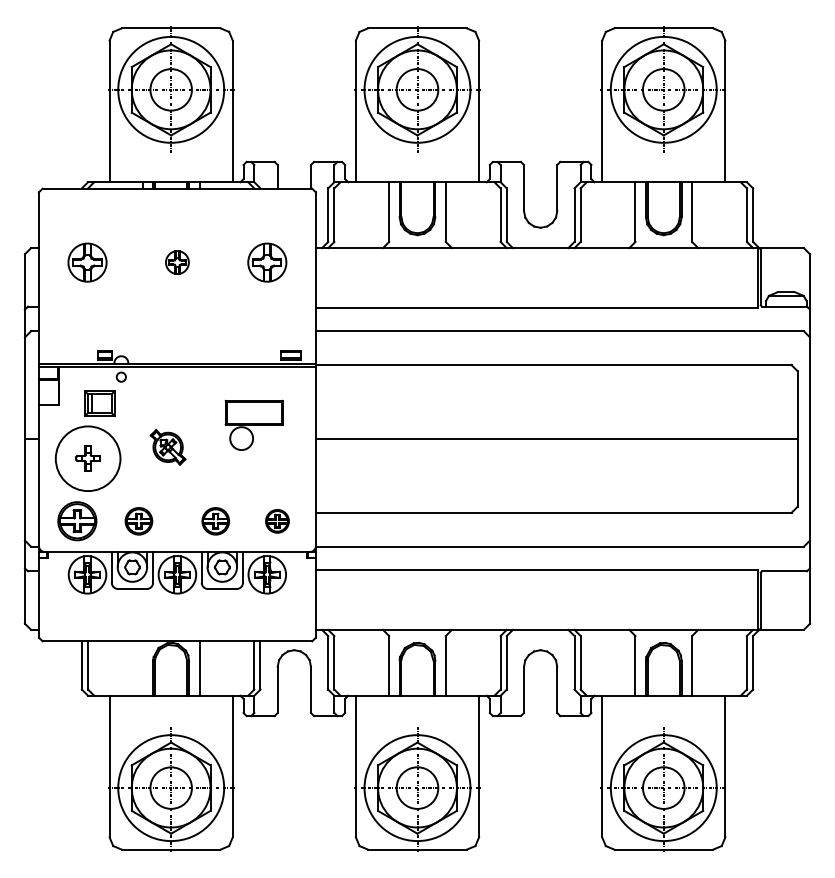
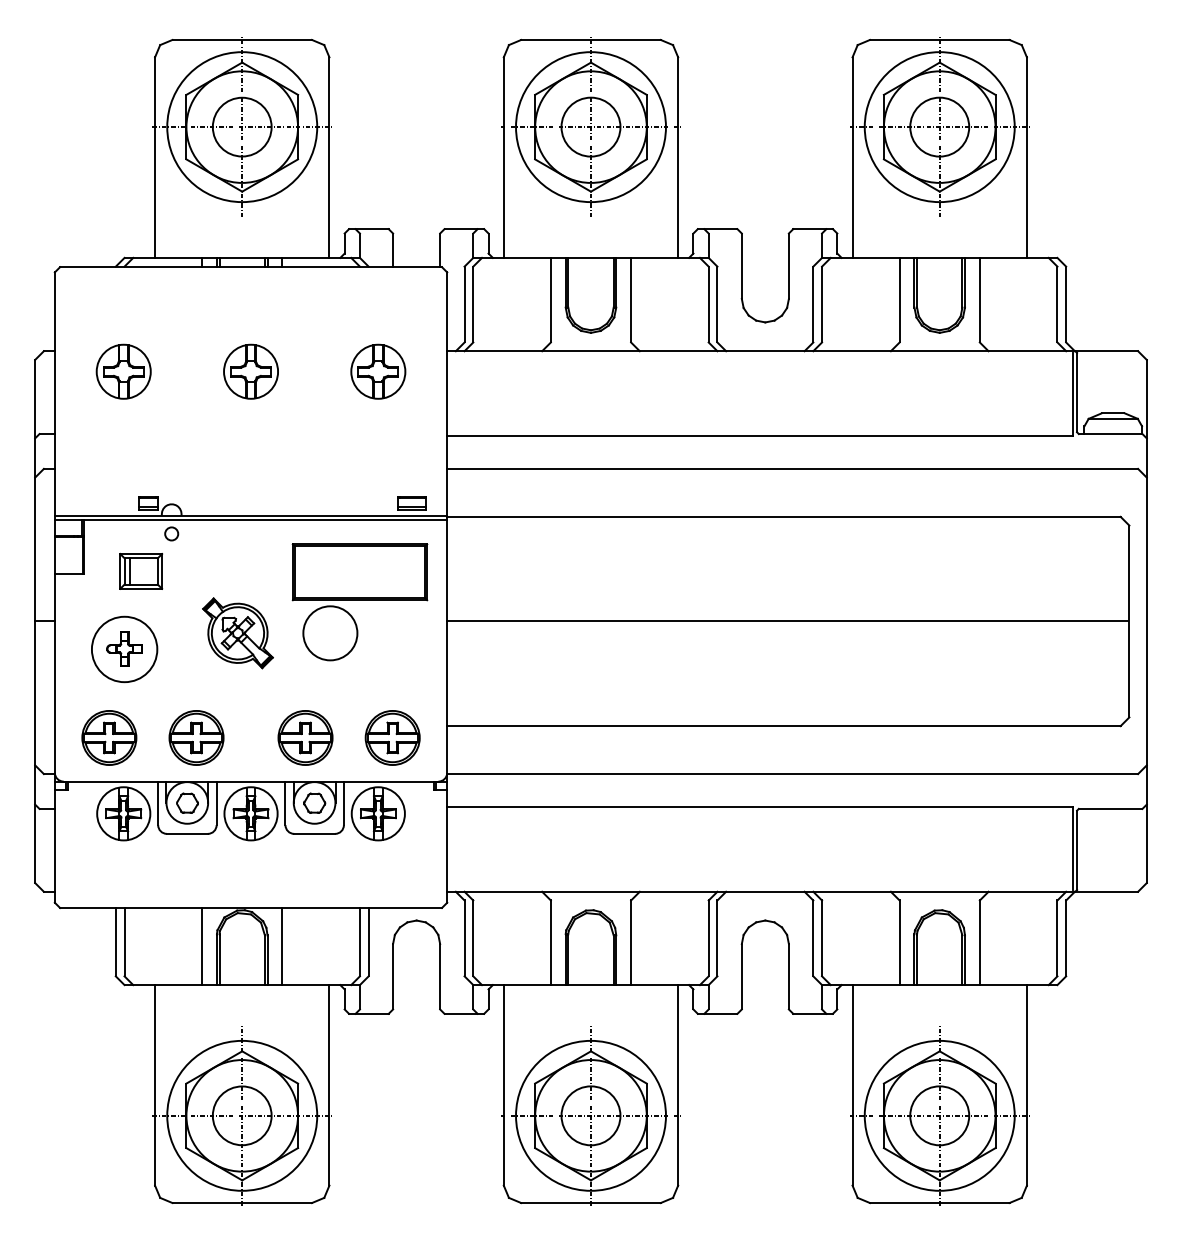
part: (177, 262) -> (251, 371), size x1.67
part: (253, 425) -> (358, 602), size x1.67
part: (167, 447) -> (237, 633), size x1.43
circle: (88, 458) -> (125, 649), size x0.71
part: (138, 521) -> (195, 738), size x1.43
part: (215, 521) -> (304, 738), size x1.43
part: (277, 521) -> (392, 738), size x1.67
line: (142, 668) -> (201, 946), added

